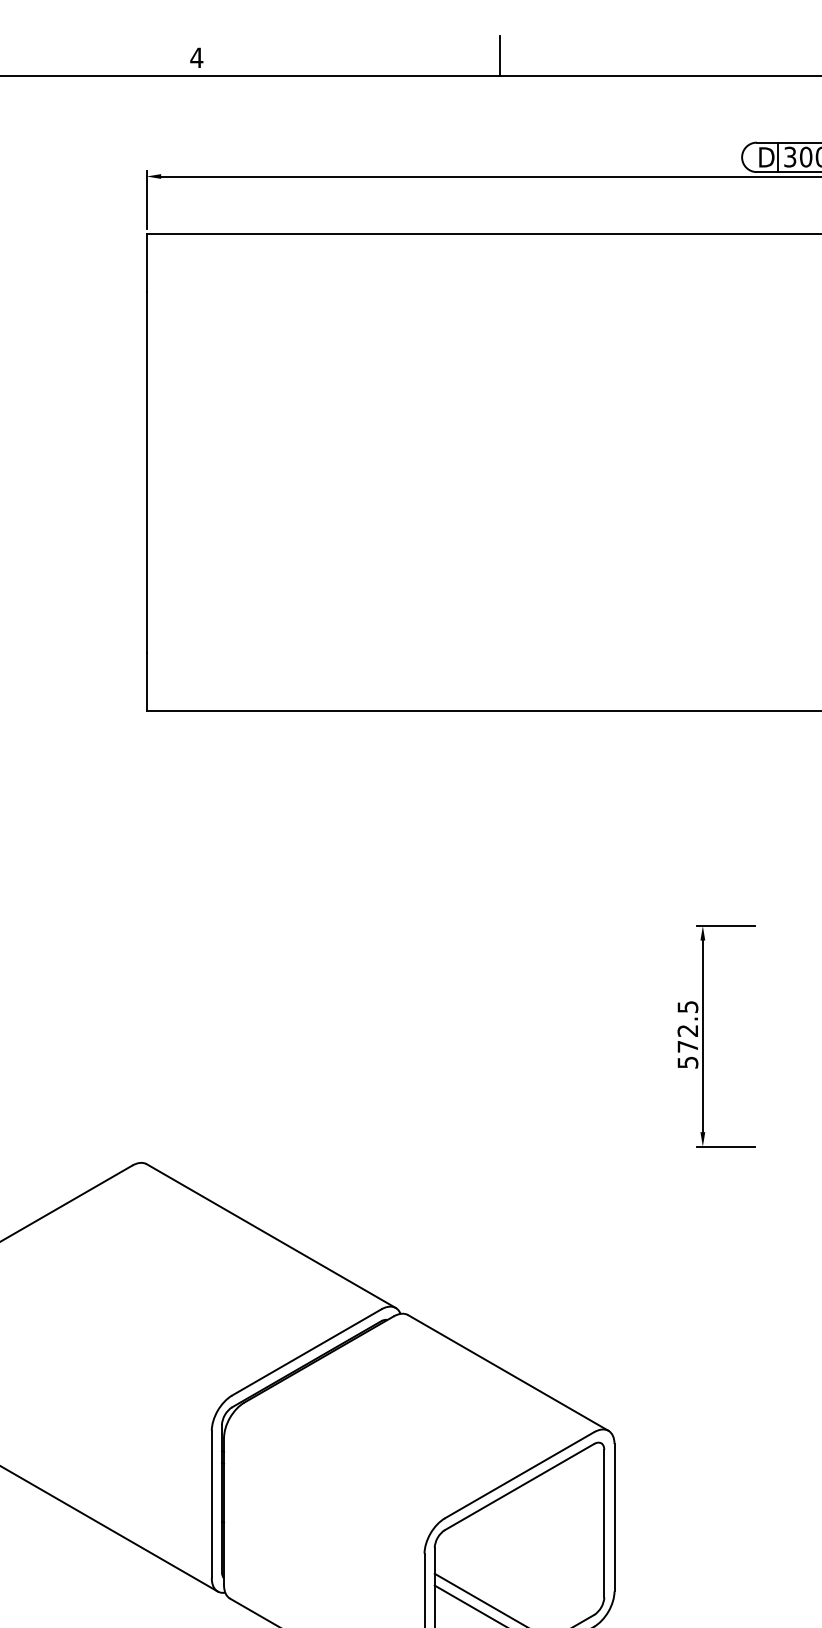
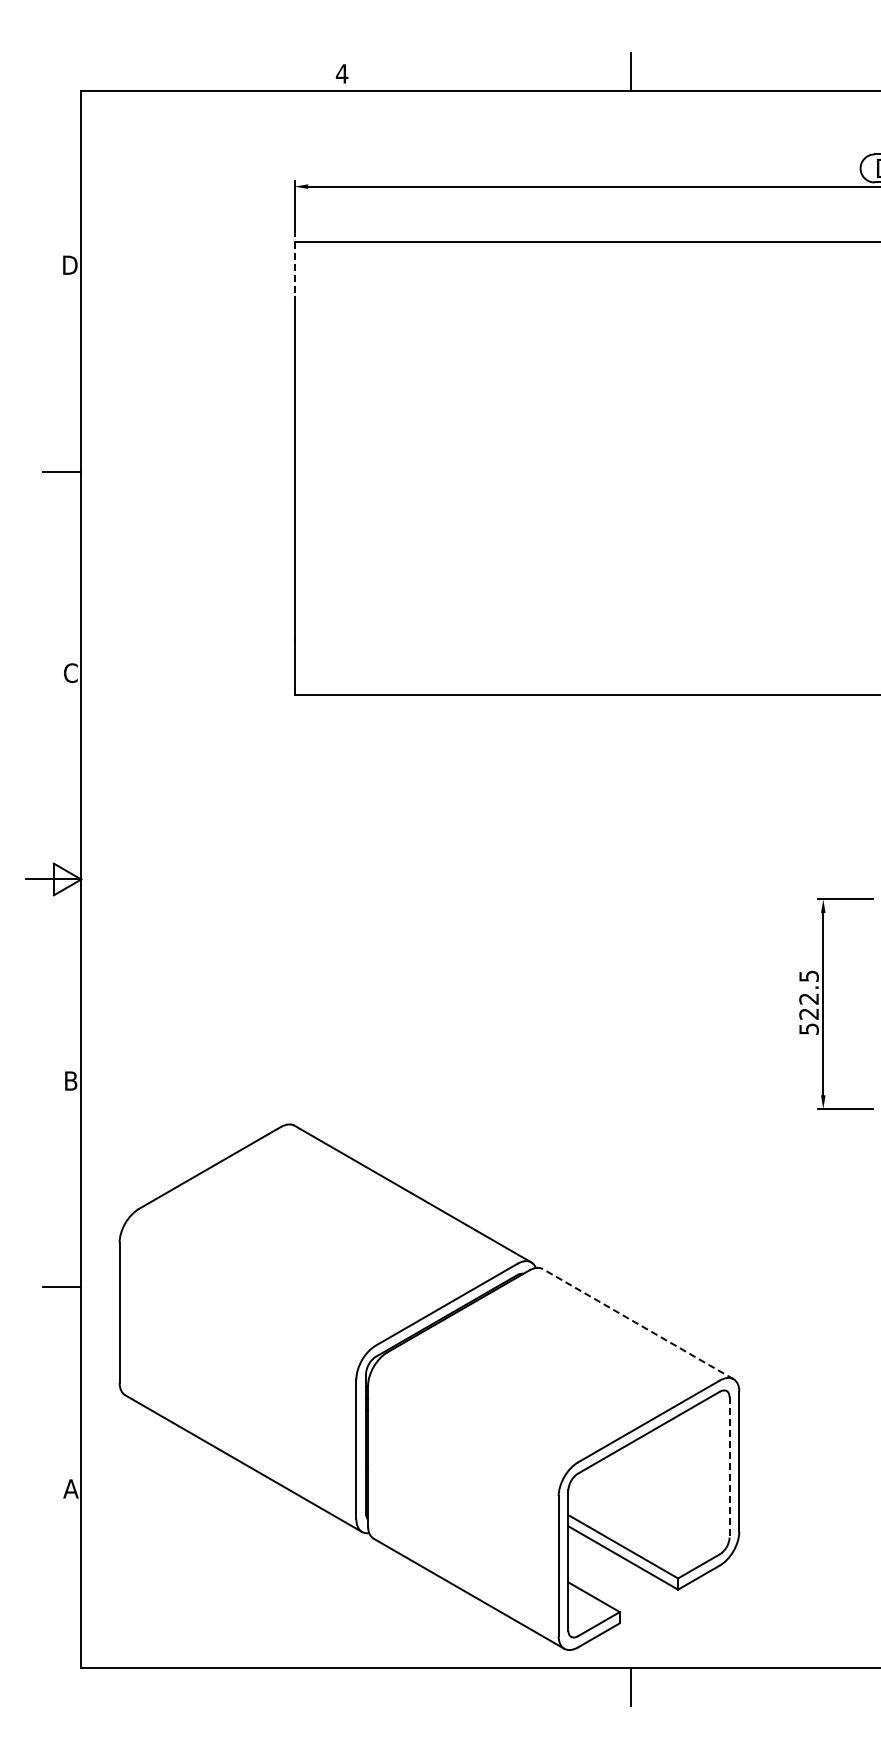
line: (146, 263) -> (294, 269), solid -> dashed
text: (687, 1046) -> (808, 1013), 572.5 -> 522.5
line: (507, 1372) -> (637, 1323), solid -> dashed
line: (604, 1523) -> (729, 1467), solid -> dashed

